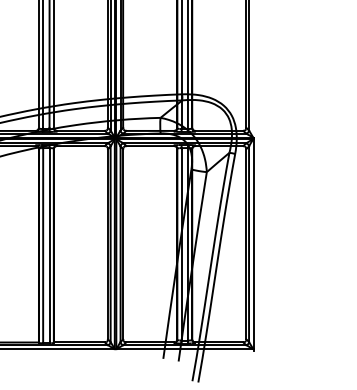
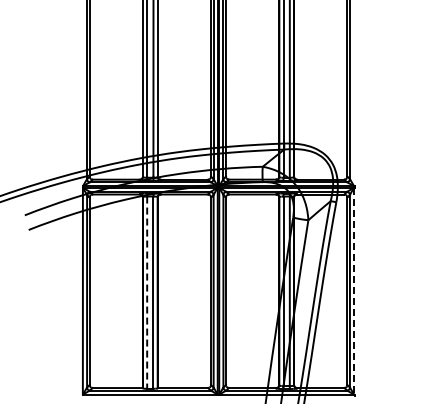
line: (253, 244) -> (354, 291), solid -> dashed
line: (43, 246) -> (147, 293), solid -> dashed

